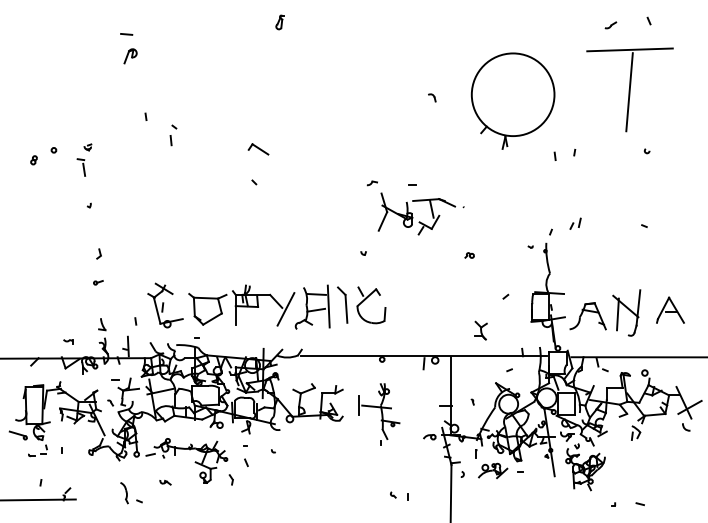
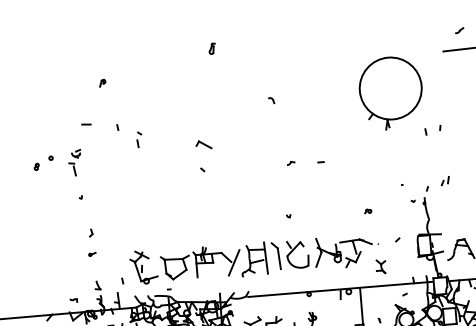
line: (126, 34) -> (86, 124), moved
part: (130, 55) -> (102, 82), size x0.62
part: (432, 97) -> (271, 100), moved
part: (87, 147) -> (75, 154), size x1.67
part: (412, 213) -> (340, 251), moved

